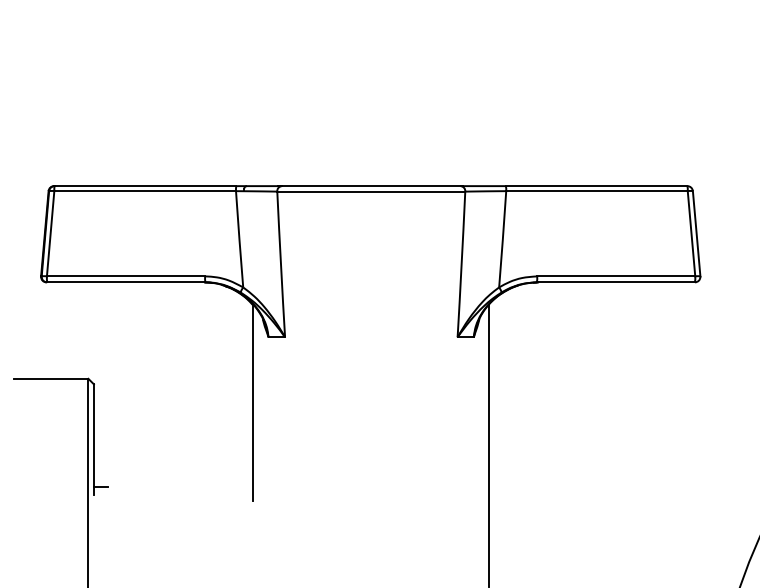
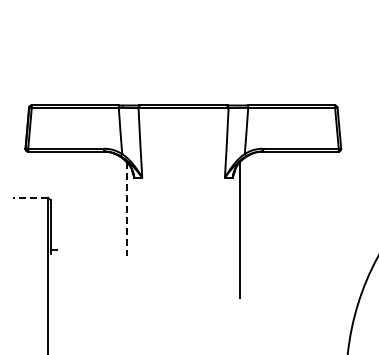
line: (51, 378) -> (30, 197), solid -> dashed
line: (252, 403) -> (126, 209), solid -> dashed

